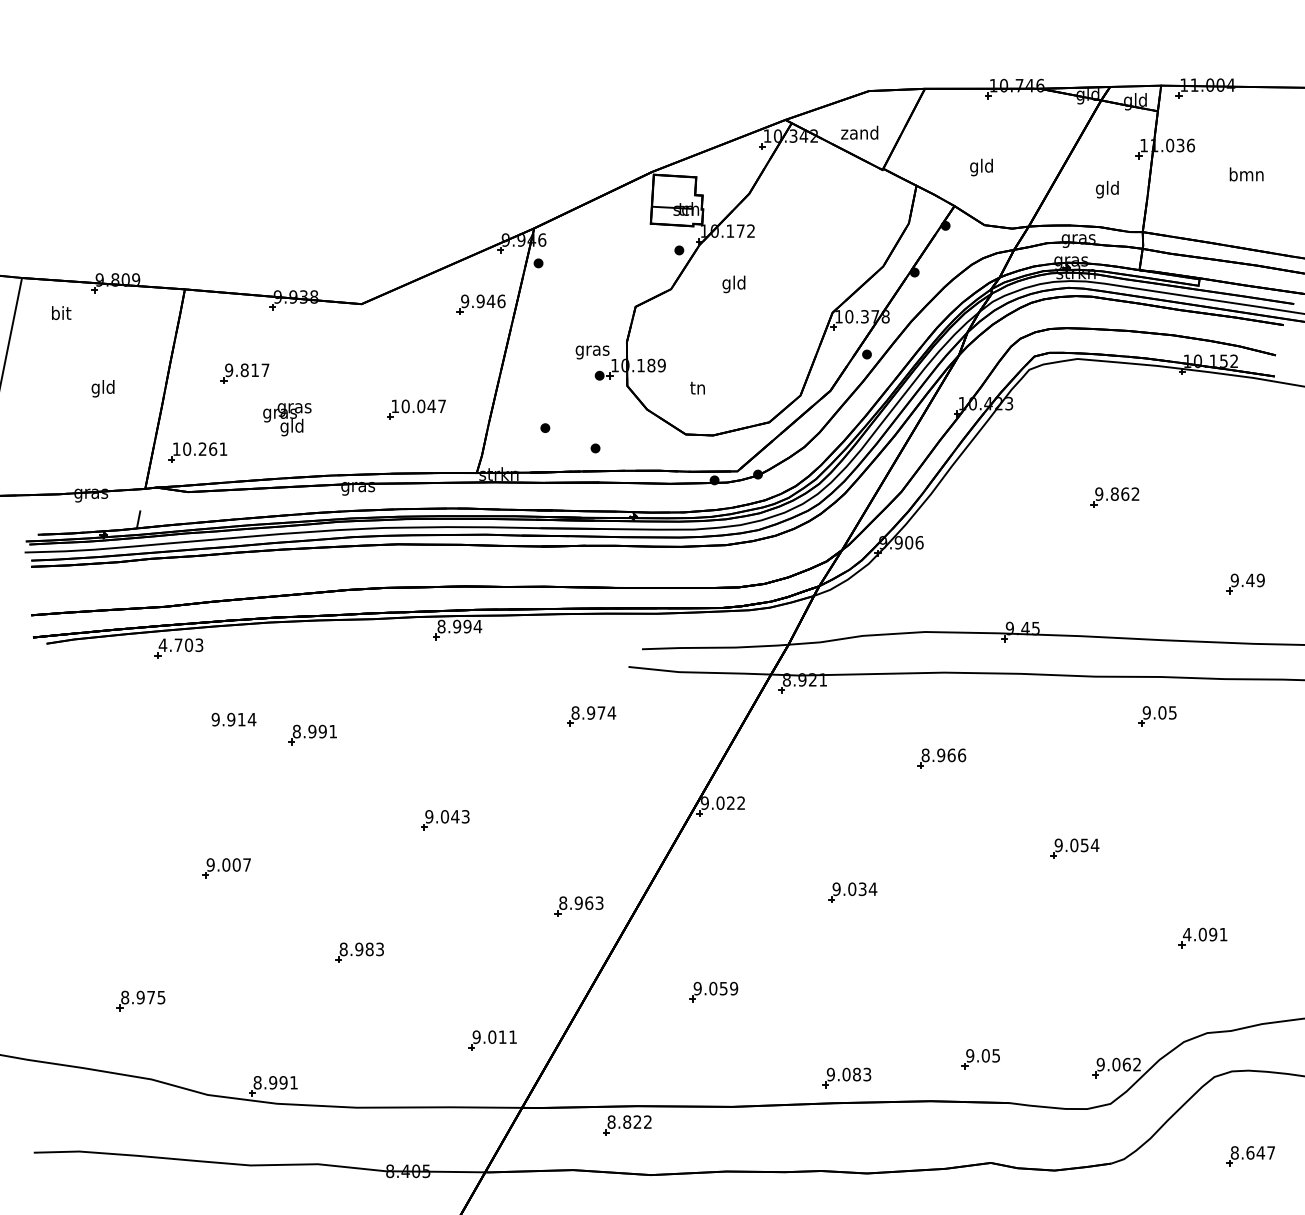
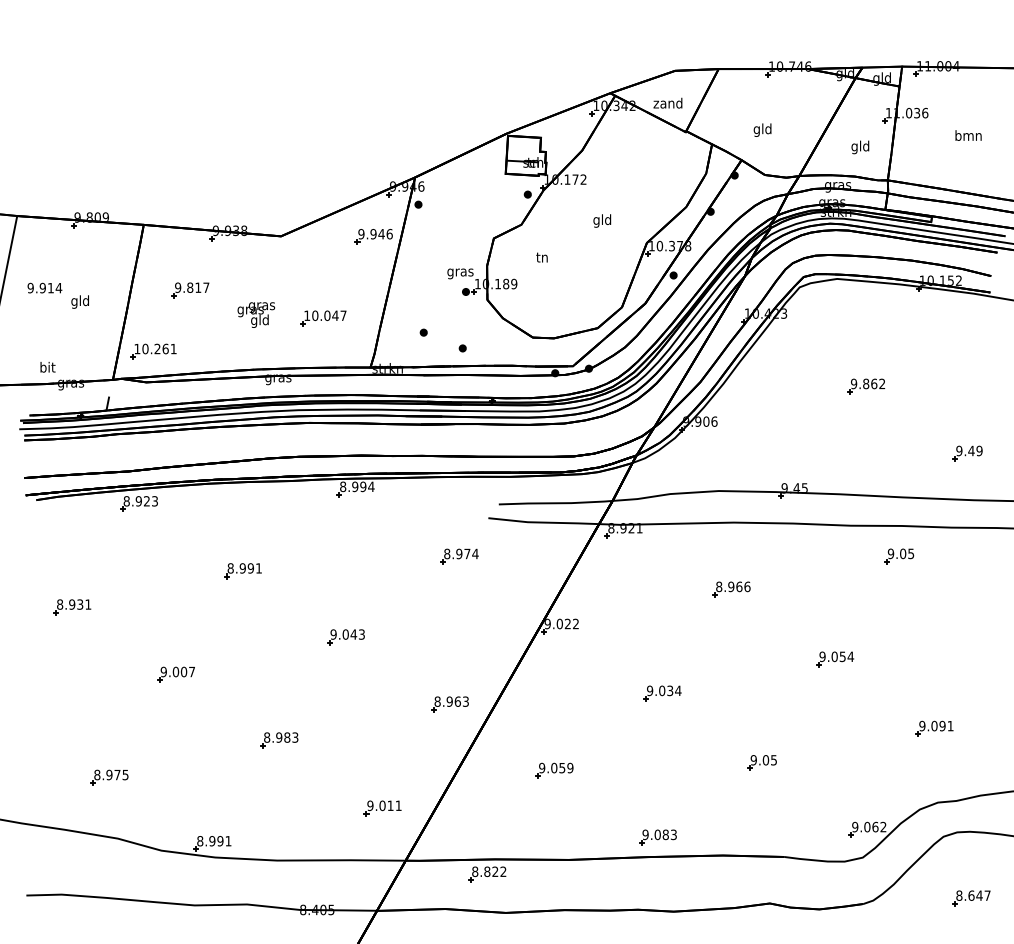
text: (734, 283) -> (602, 220), moved
text: (60, 313) -> (47, 367), moved
text: (696, 388) -> (541, 257), moved
text: (287, 418) -> (256, 314), moved
text: (175, 645) -> (136, 501), 4.703 -> 8.923
text: (233, 718) -> (44, 287), moved
part: (93, 781) -> (72, 607), added
text: (1187, 933) -> (922, 725), 4.091 -> 9.091
part: (980, 1058) -> (761, 762), moved

